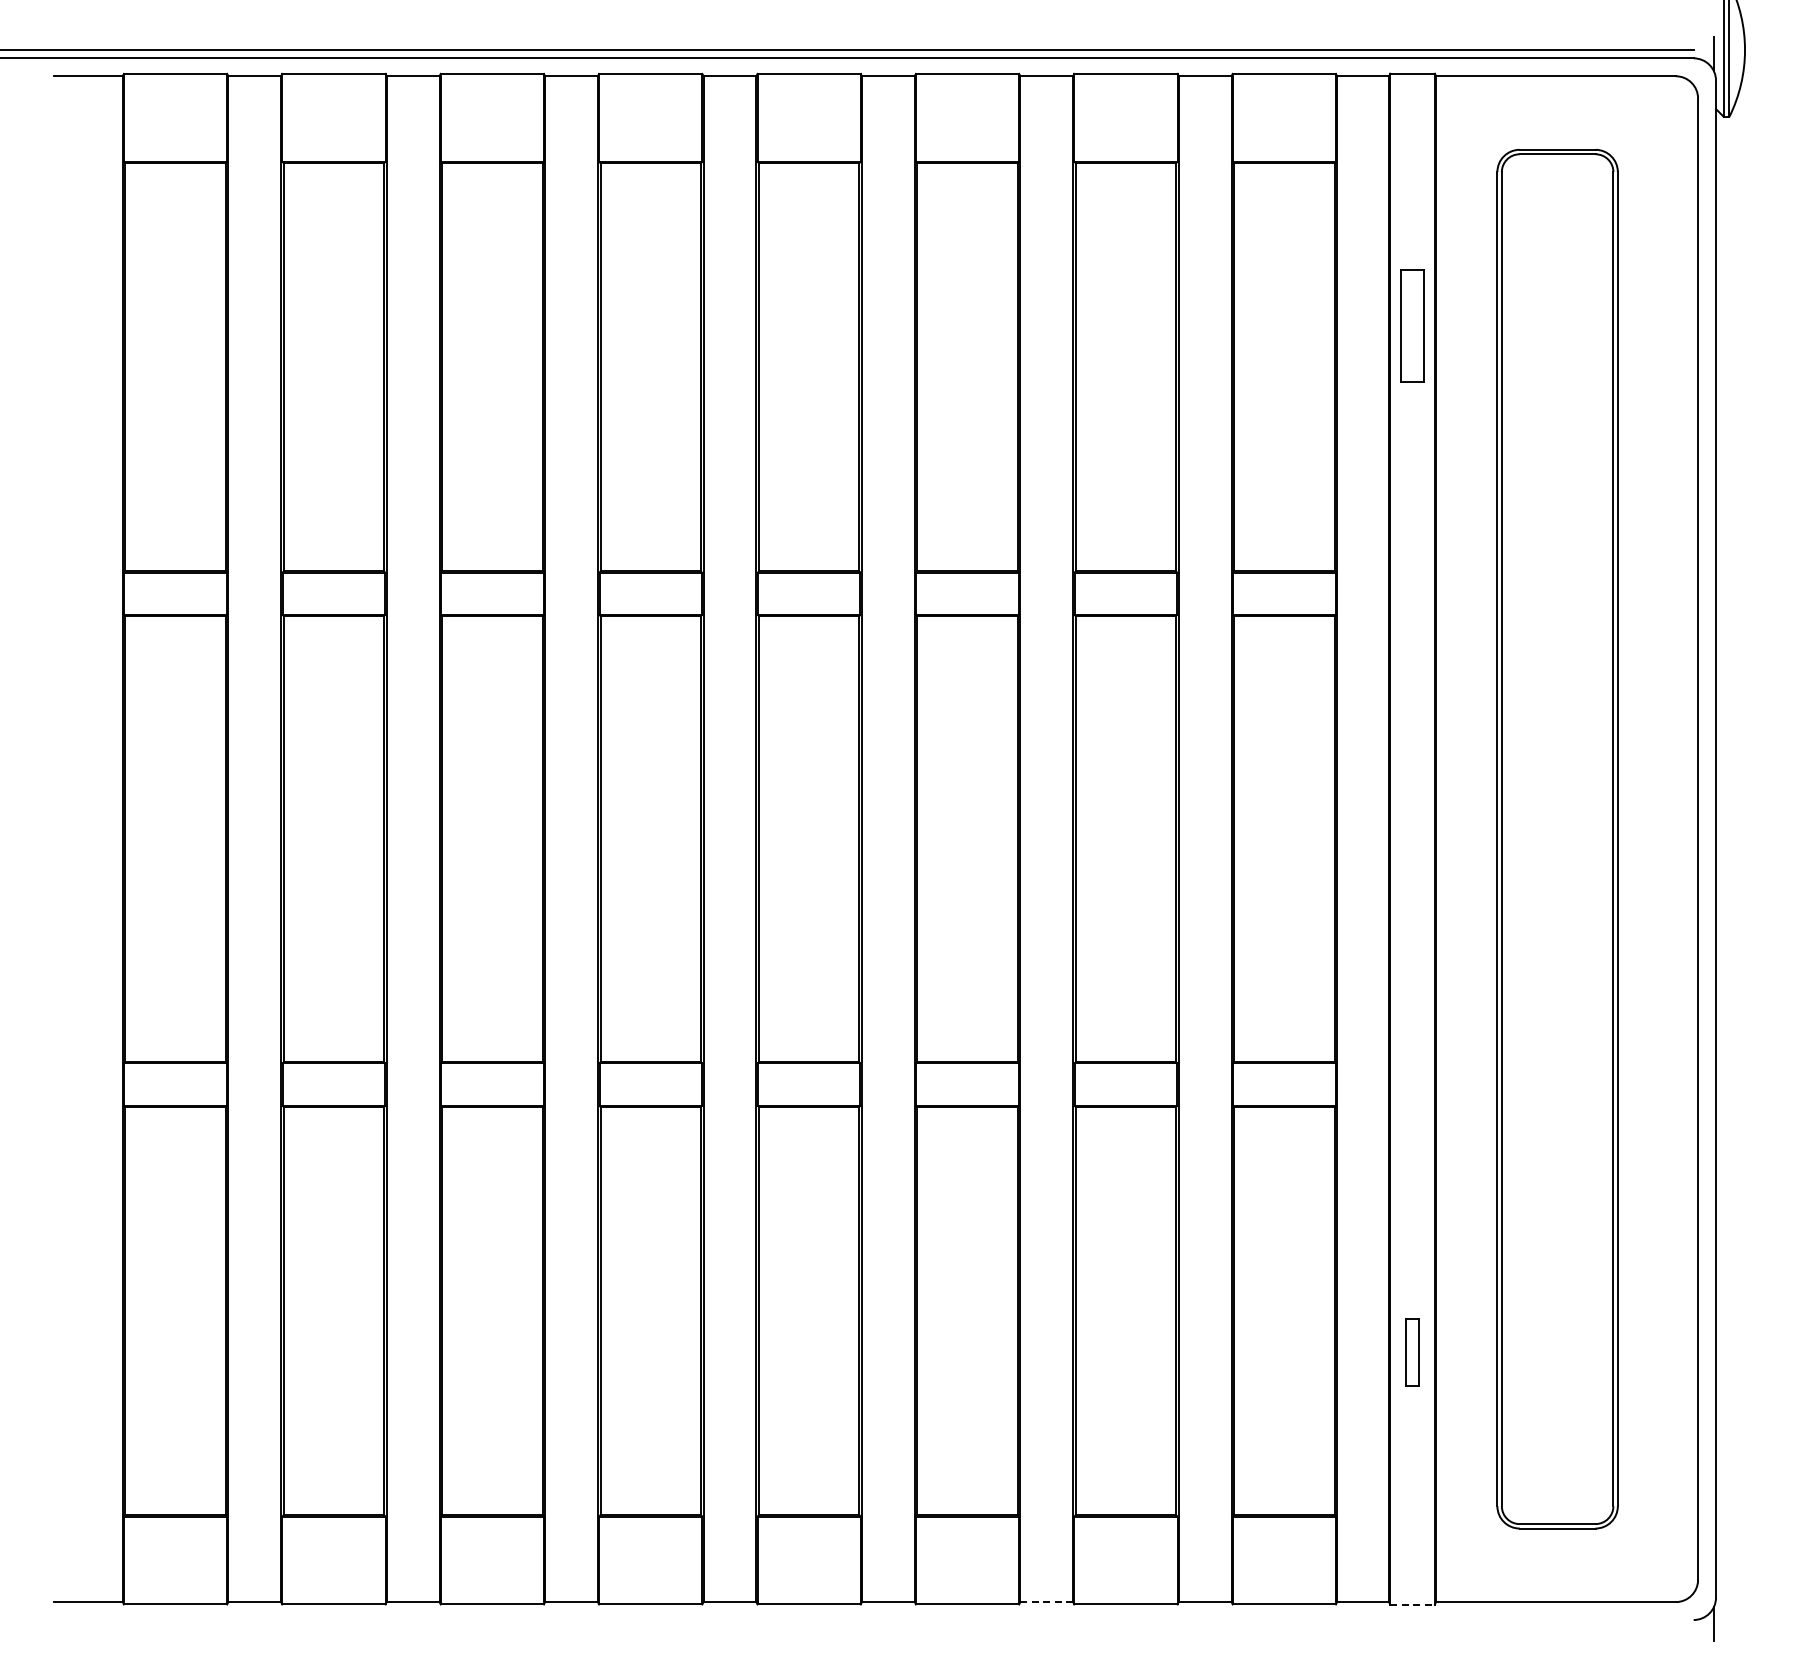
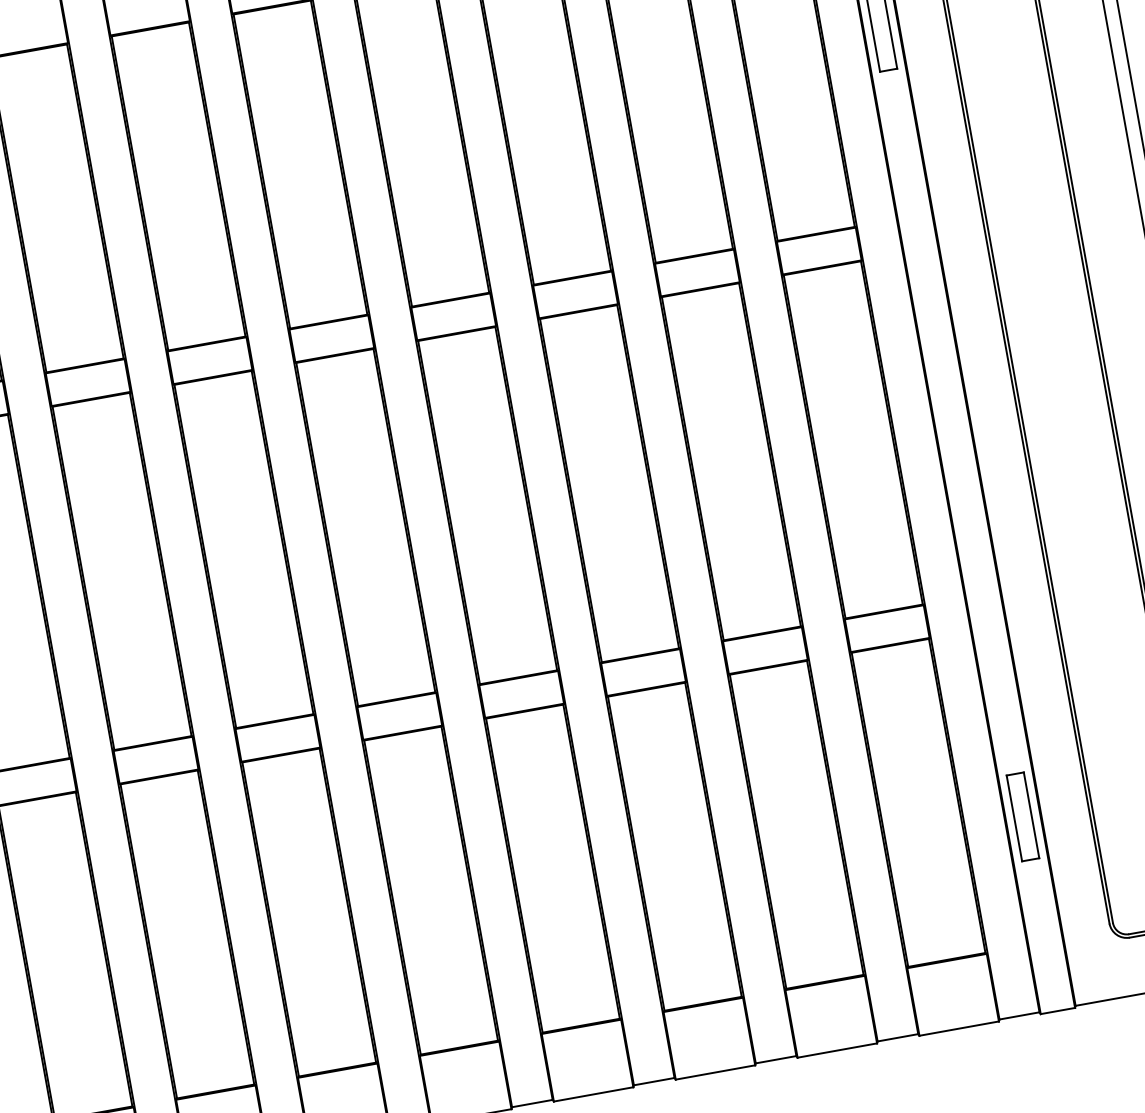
part: (1412, 1352) -> (1022, 817), size x1.67
line: (1046, 1602) -> (775, 1060), dashed -> solid
line: (1413, 1604) -> (1058, 1010), dashed -> solid

